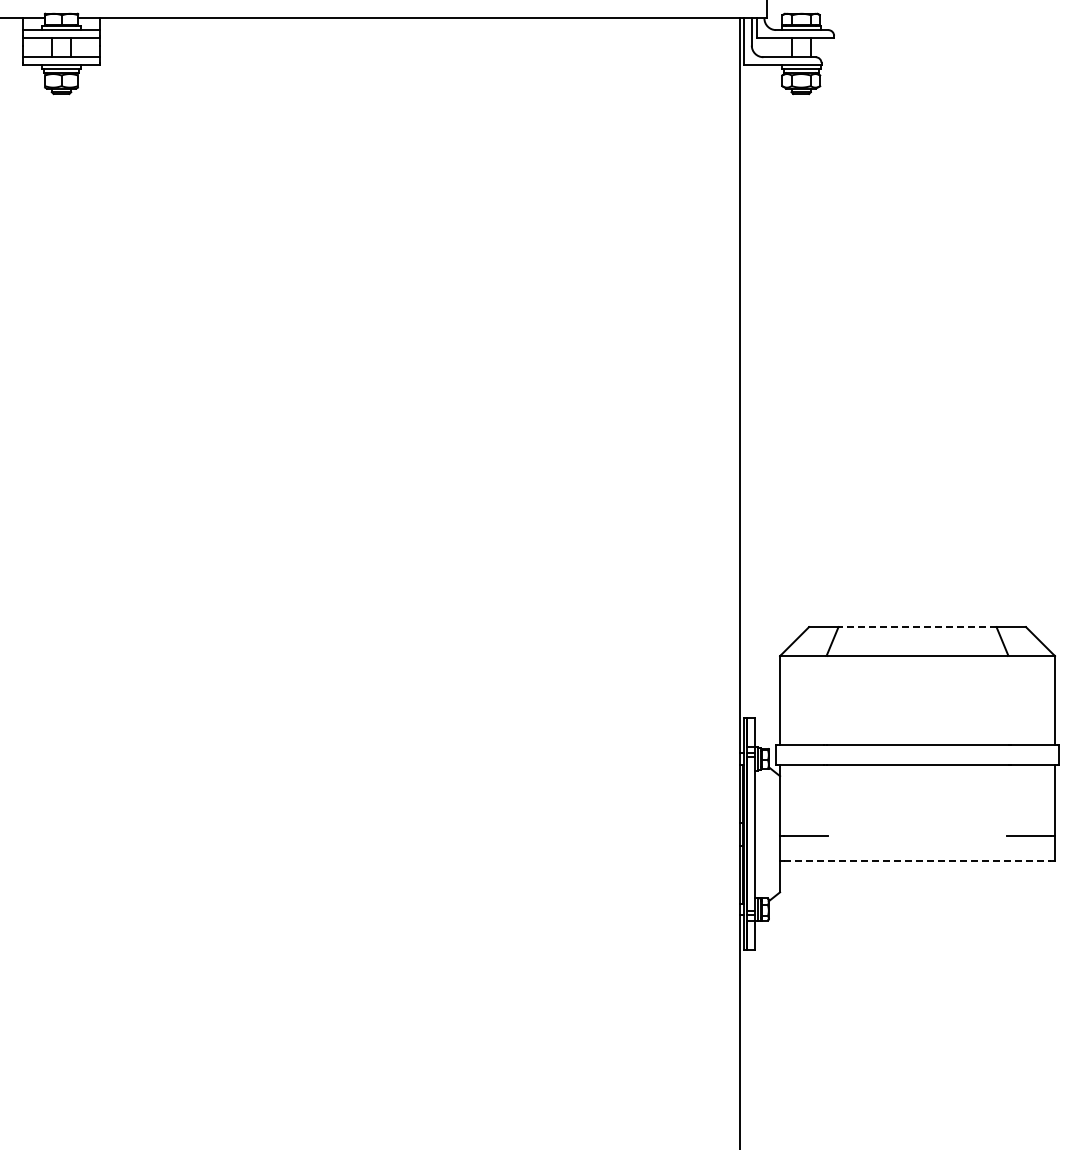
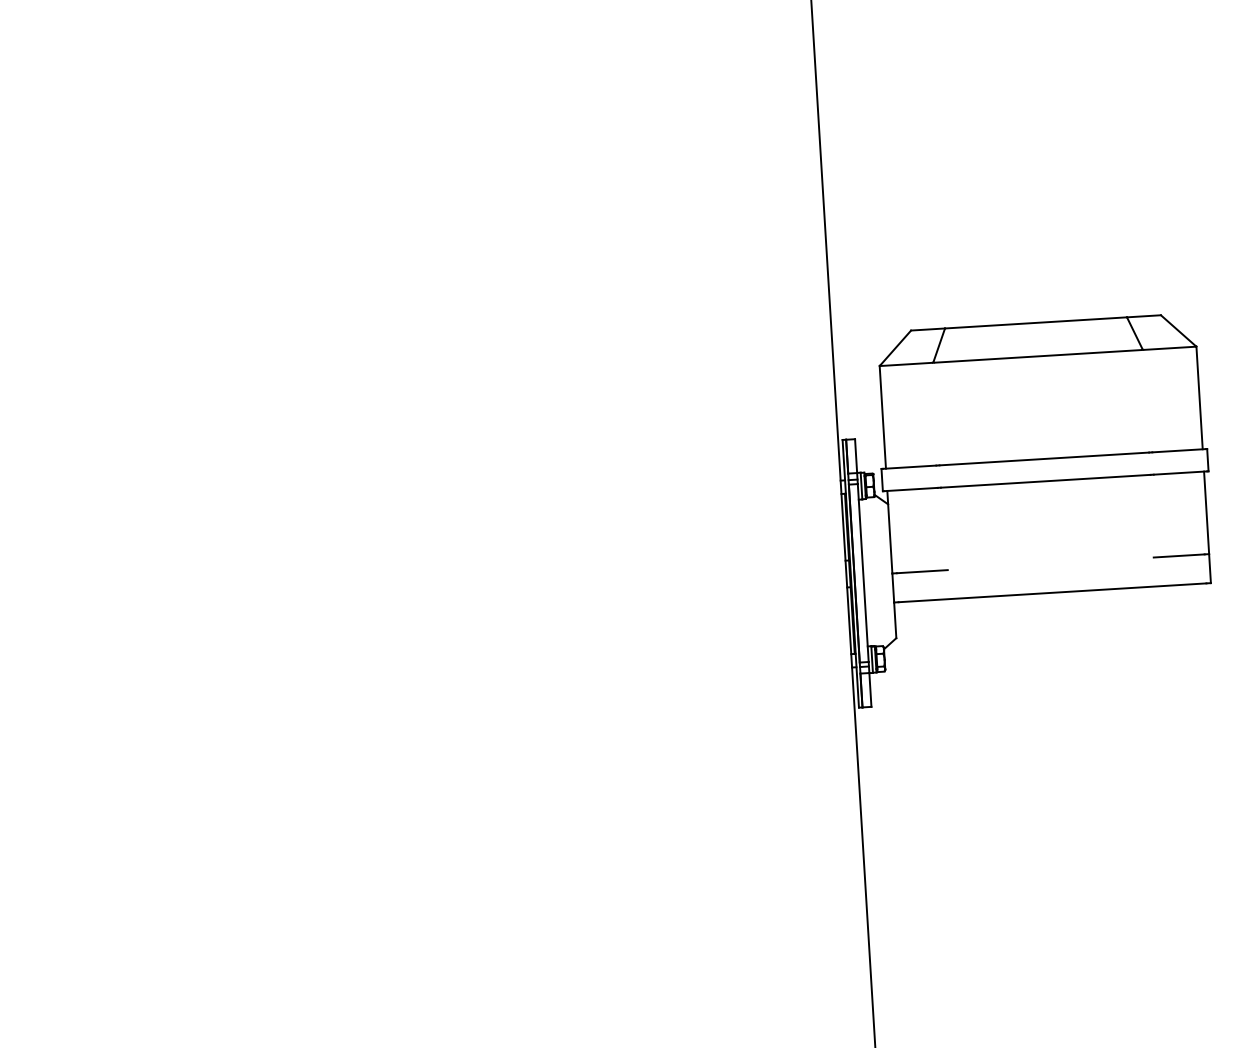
line: (917, 627) -> (1036, 323), dashed -> solid
line: (917, 861) -> (1052, 592), dashed -> solid

